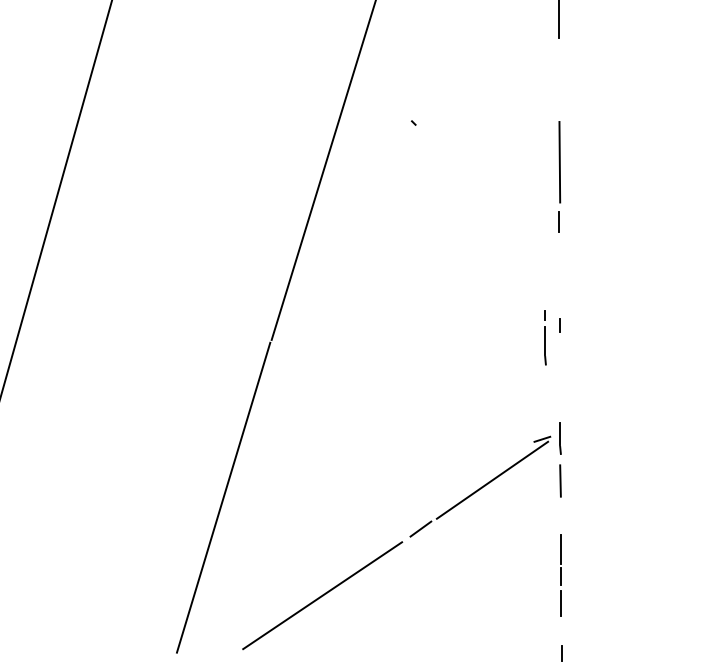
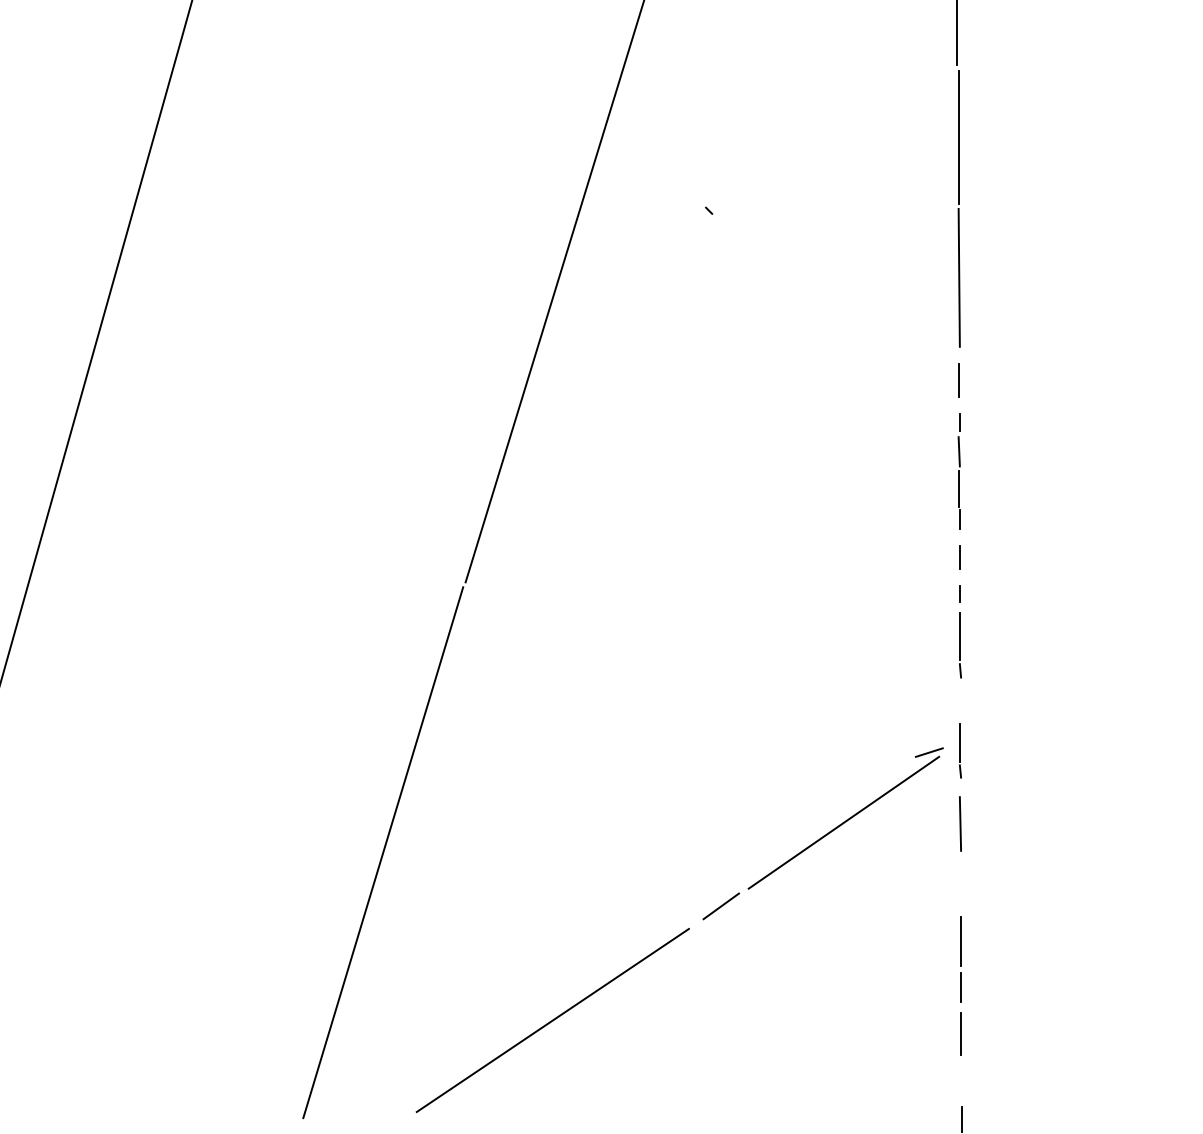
line: (559, 80) -> (958, 137), added
part: (559, 275) -> (958, 471), added
line: (545, 337) -> (960, 631), moved

